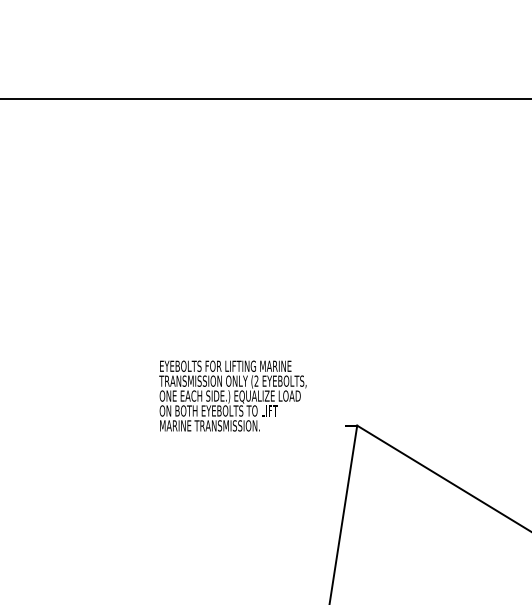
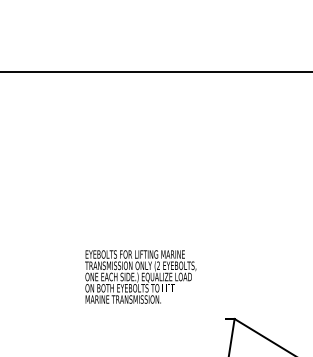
text: (232, 395) -> (140, 276), moved

